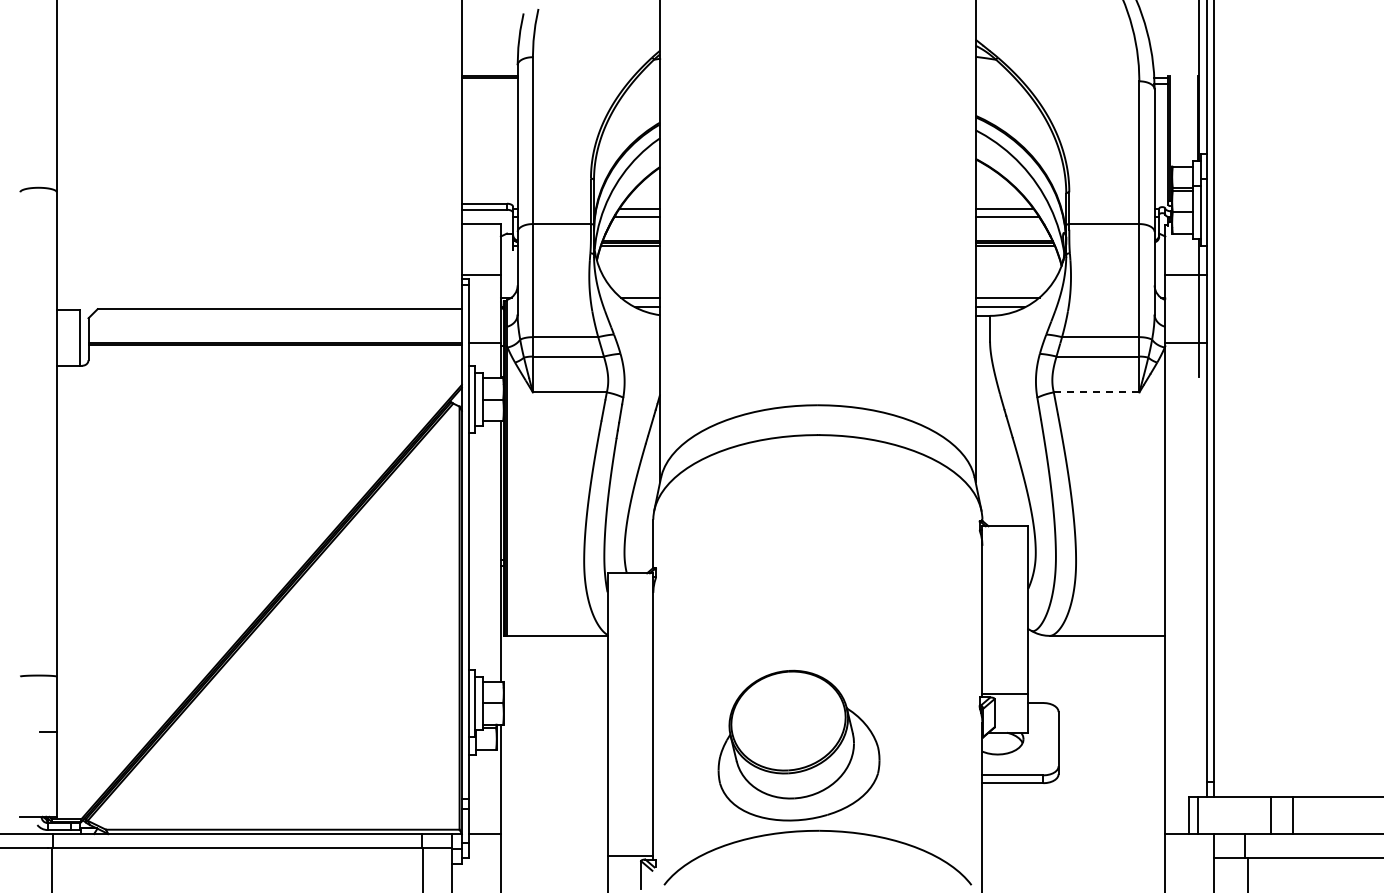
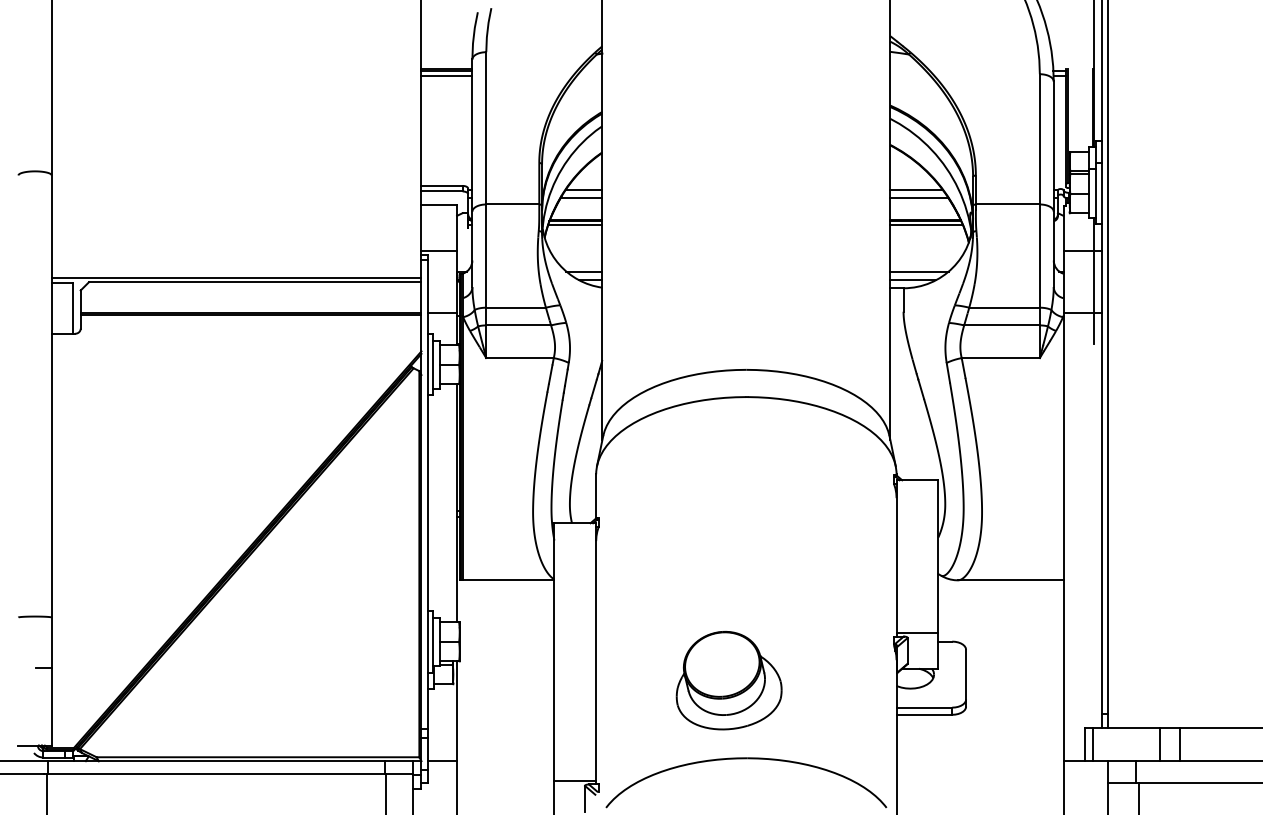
line: (489, 83) -> (446, 76), added
line: (258, 304) -> (235, 277), added
line: (1096, 392) -> (1000, 358), dashed -> solid
part: (798, 745) -> (728, 680), size x0.71

